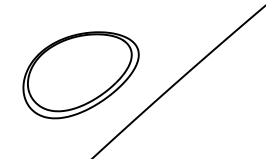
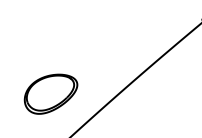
part: (80, 75) -> (50, 94), size x0.7

